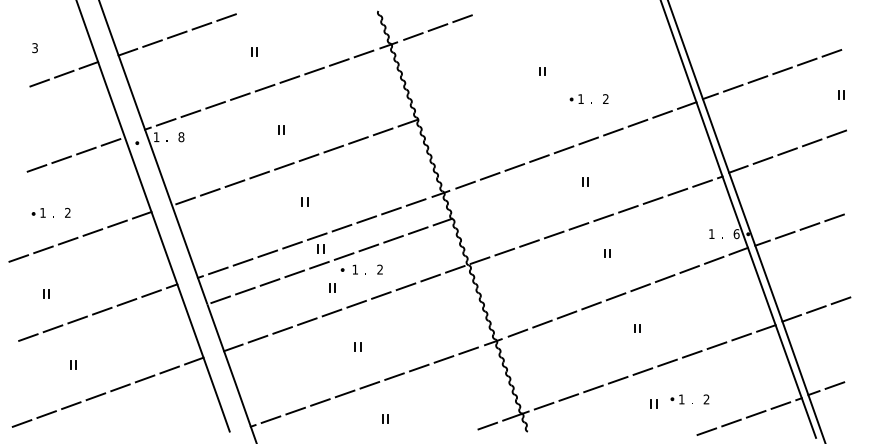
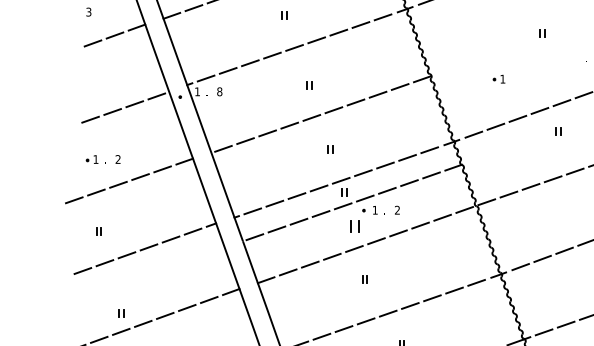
part: (576, 98) -> (498, 78), moved
part: (585, 181) -> (558, 131), moved
part: (332, 287) -> (354, 226), size x1.6
part: (357, 346) -> (364, 278), moved
part: (73, 364) -> (121, 312), moved

